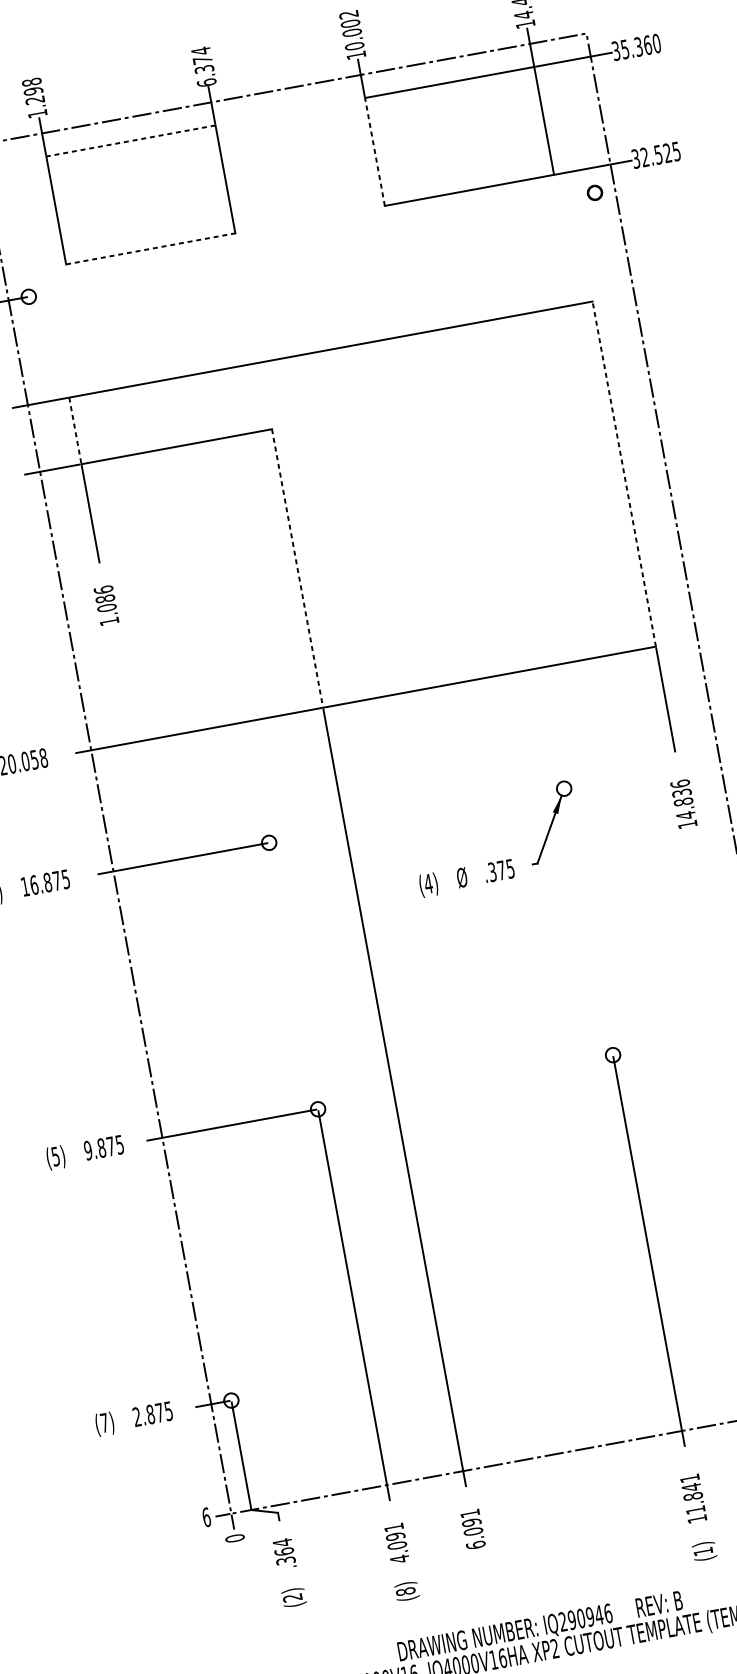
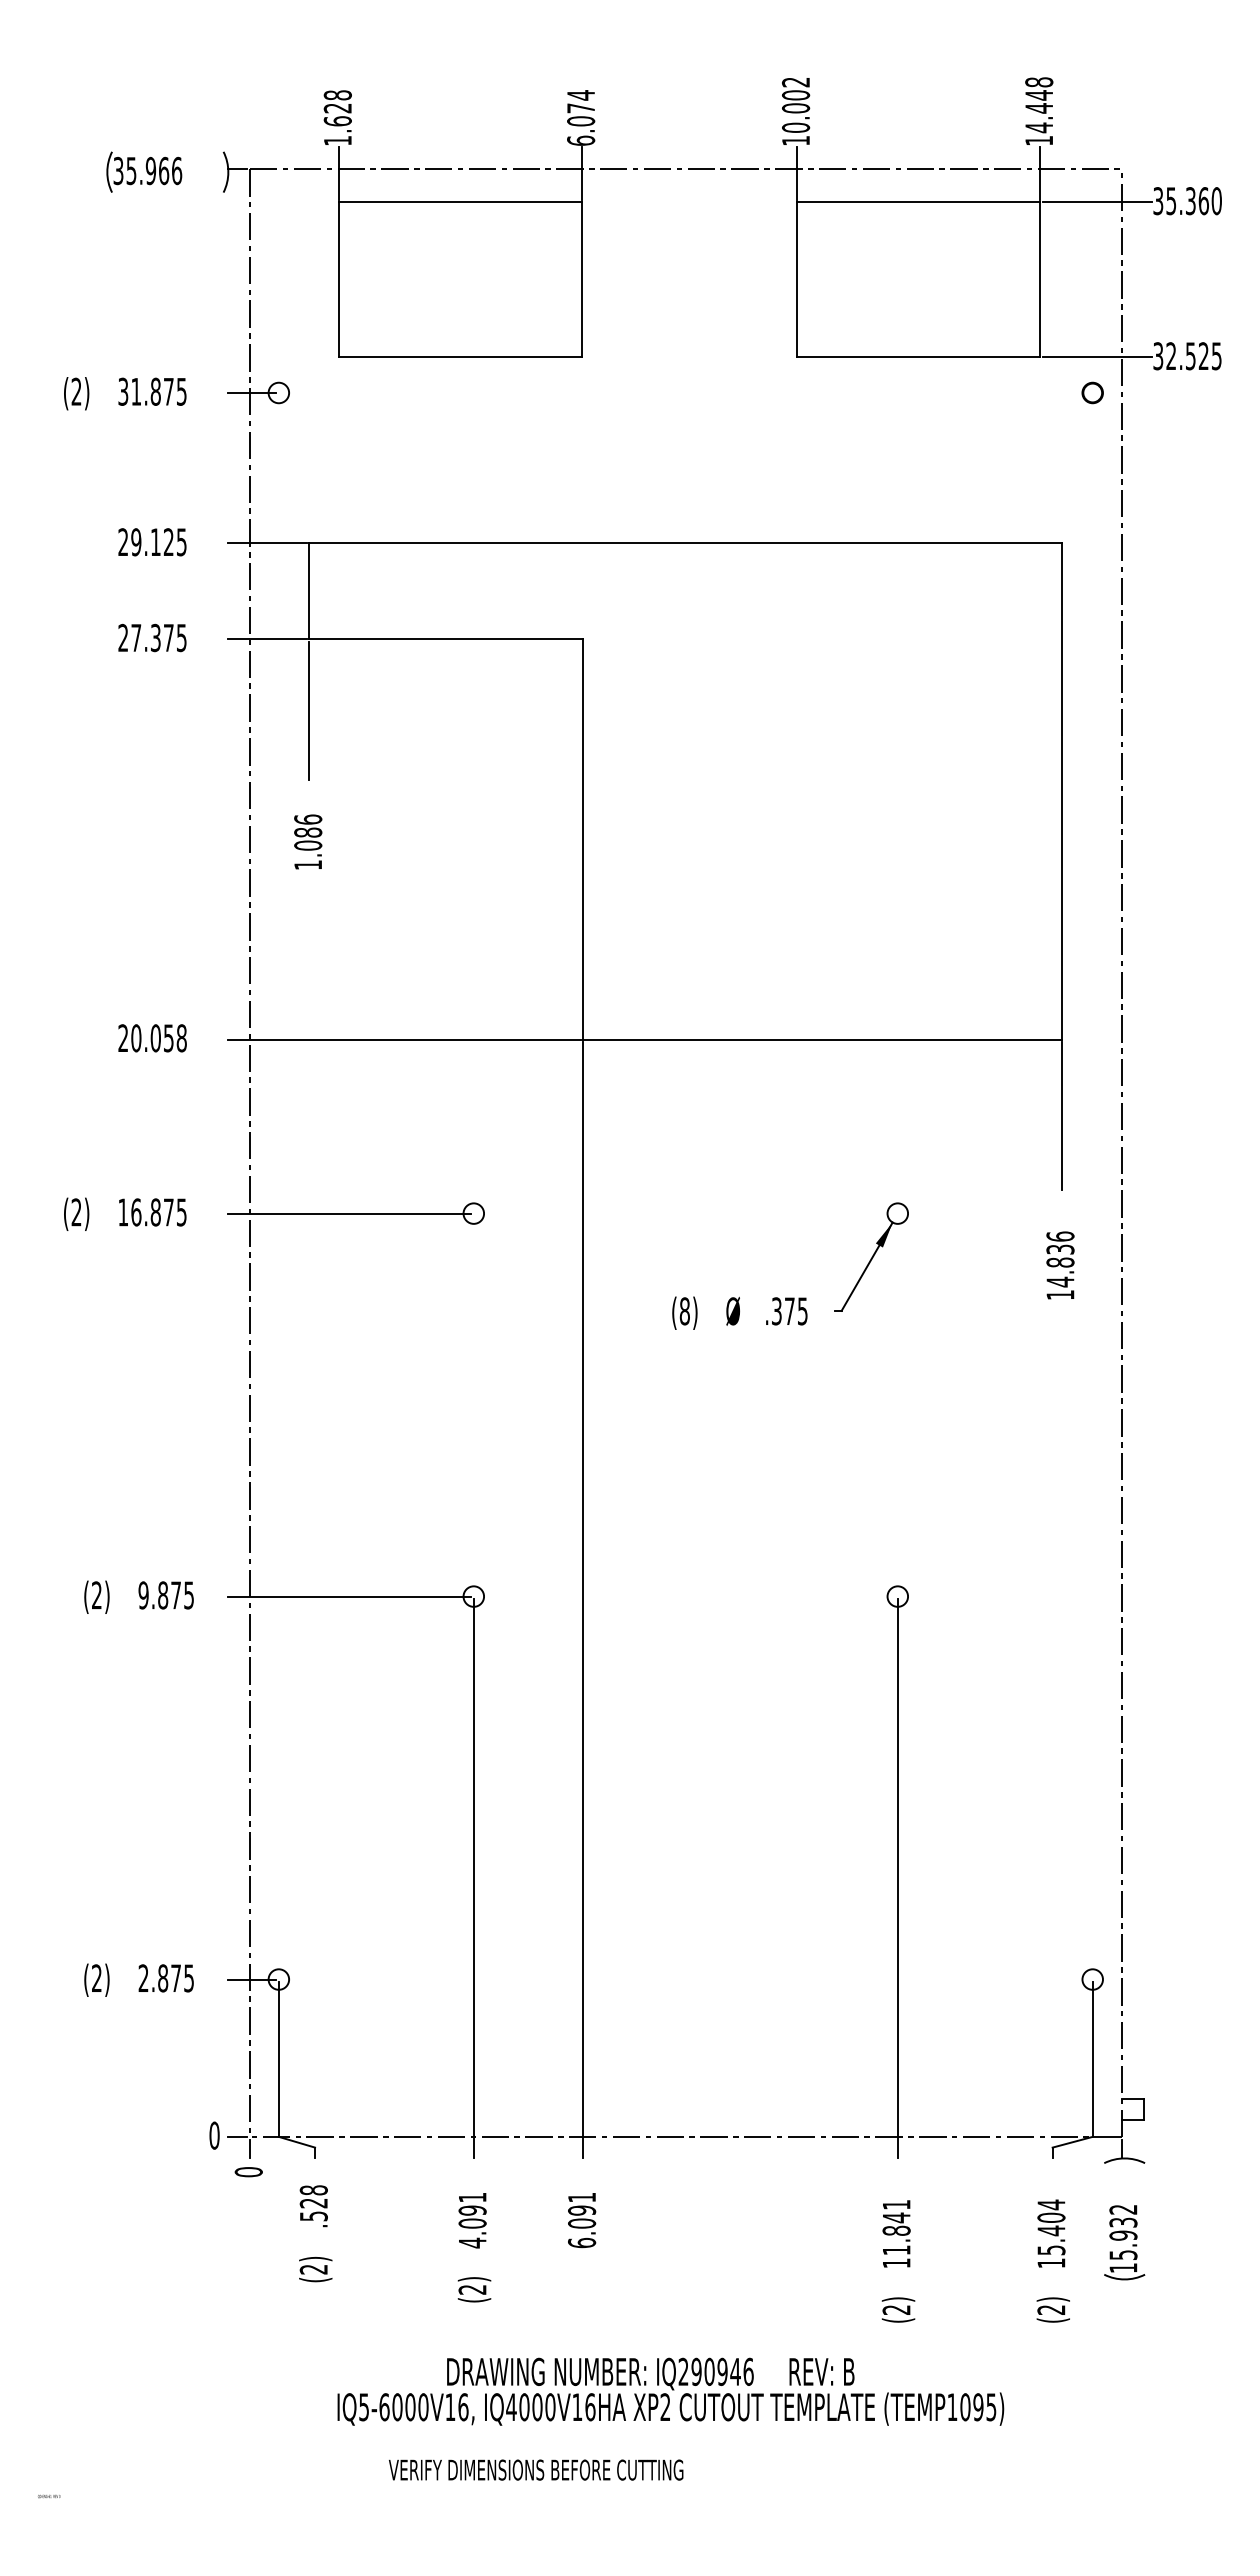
text: (204, 69) -> (581, 121), 6.374 -> 6.074
text: (34, 95) -> (337, 114), 1.298 -> 1.628
line: (130, 141) -> (460, 202), dashed -> solid
line: (375, 151) -> (797, 279), dashed -> solid
line: (150, 248) -> (460, 357), dashed -> solid
line: (75, 431) -> (309, 591), dashed -> solid
line: (624, 473) -> (1061, 790), dashed -> solid
line: (297, 568) -> (583, 839), dashed -> solid
text: (428, 884) -> (684, 1311), (4) -> (8)
text: (55, 1156) -> (96, 1595), (5) -> (2)
text: (104, 1422) -> (96, 1977), (7) -> (2)
text: (206, 1517) -> (214, 2135), 6 -> 0
text: (283, 1551) -> (313, 2202), .364 -> .528
text: (703, 1551) -> (896, 2309), (1) -> (2)
text: (405, 1591) -> (472, 2289), (8) -> (2)

